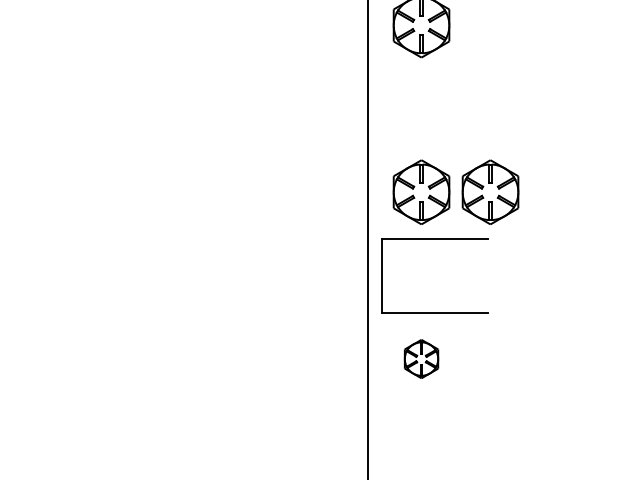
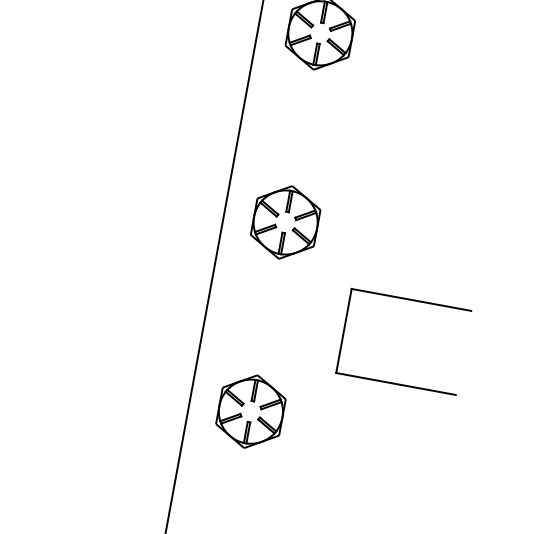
part: (490, 191) -> (364, 235), removed
part: (434, 239) -> (410, 300), moved
part: (421, 358) -> (251, 410), size x1.67

